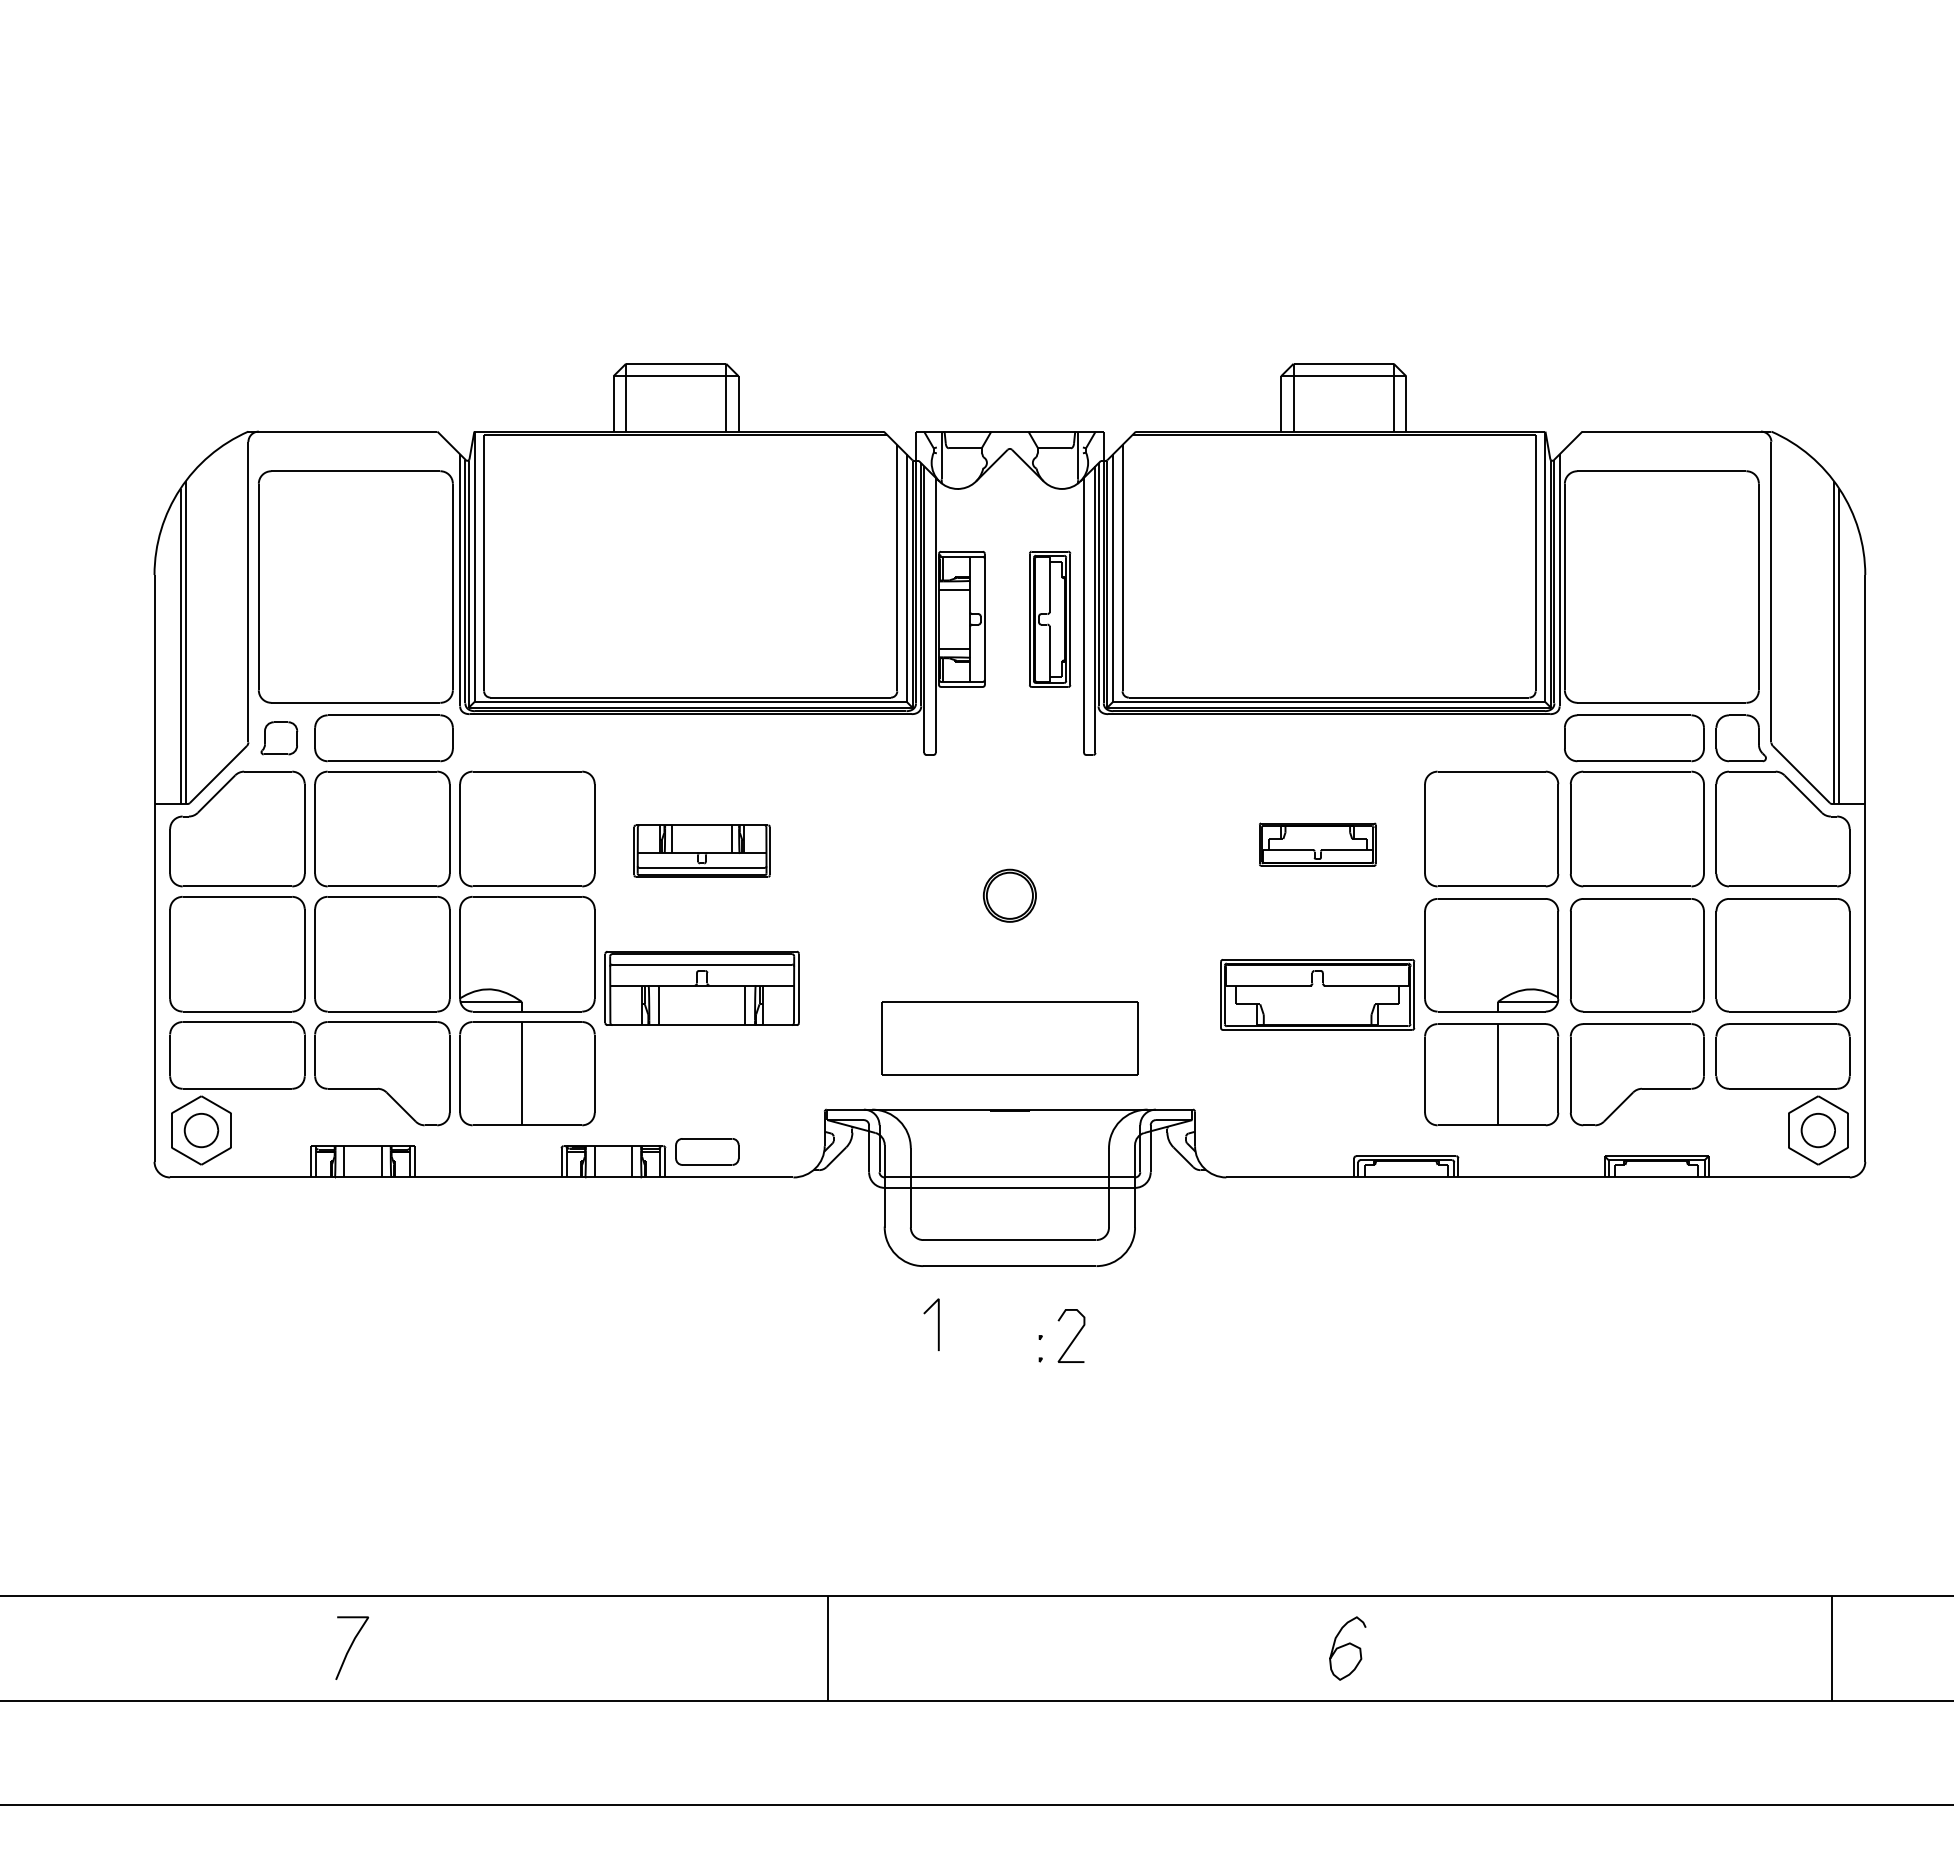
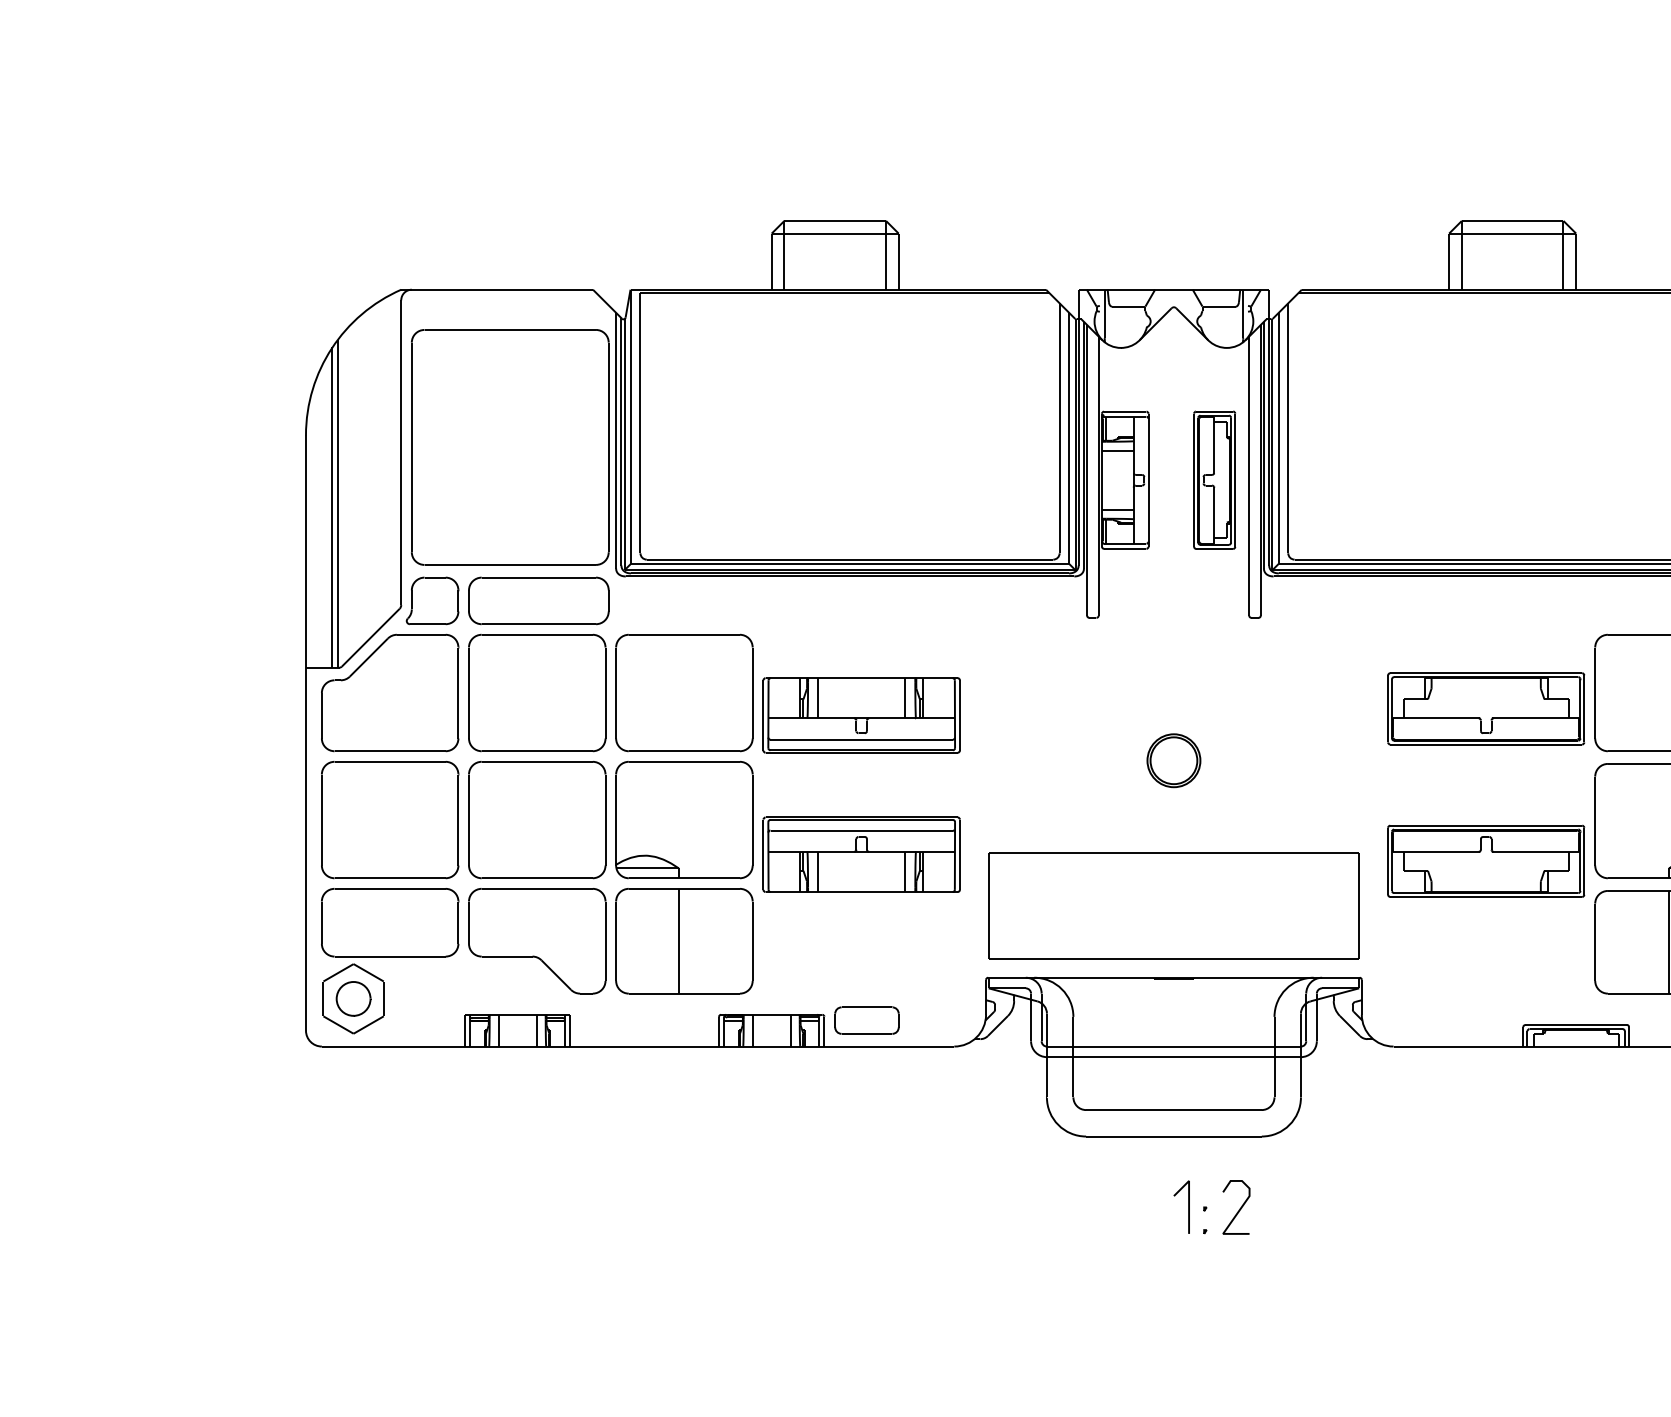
part: (279, 738) -> (432, 601), size x1.43
part: (1317, 844) -> (1486, 708), size x1.67
part: (701, 850) -> (861, 714), size x1.43
part: (1009, 1038) -> (1173, 905), size x1.43
line: (937, 1324) -> (1187, 1206), moved

